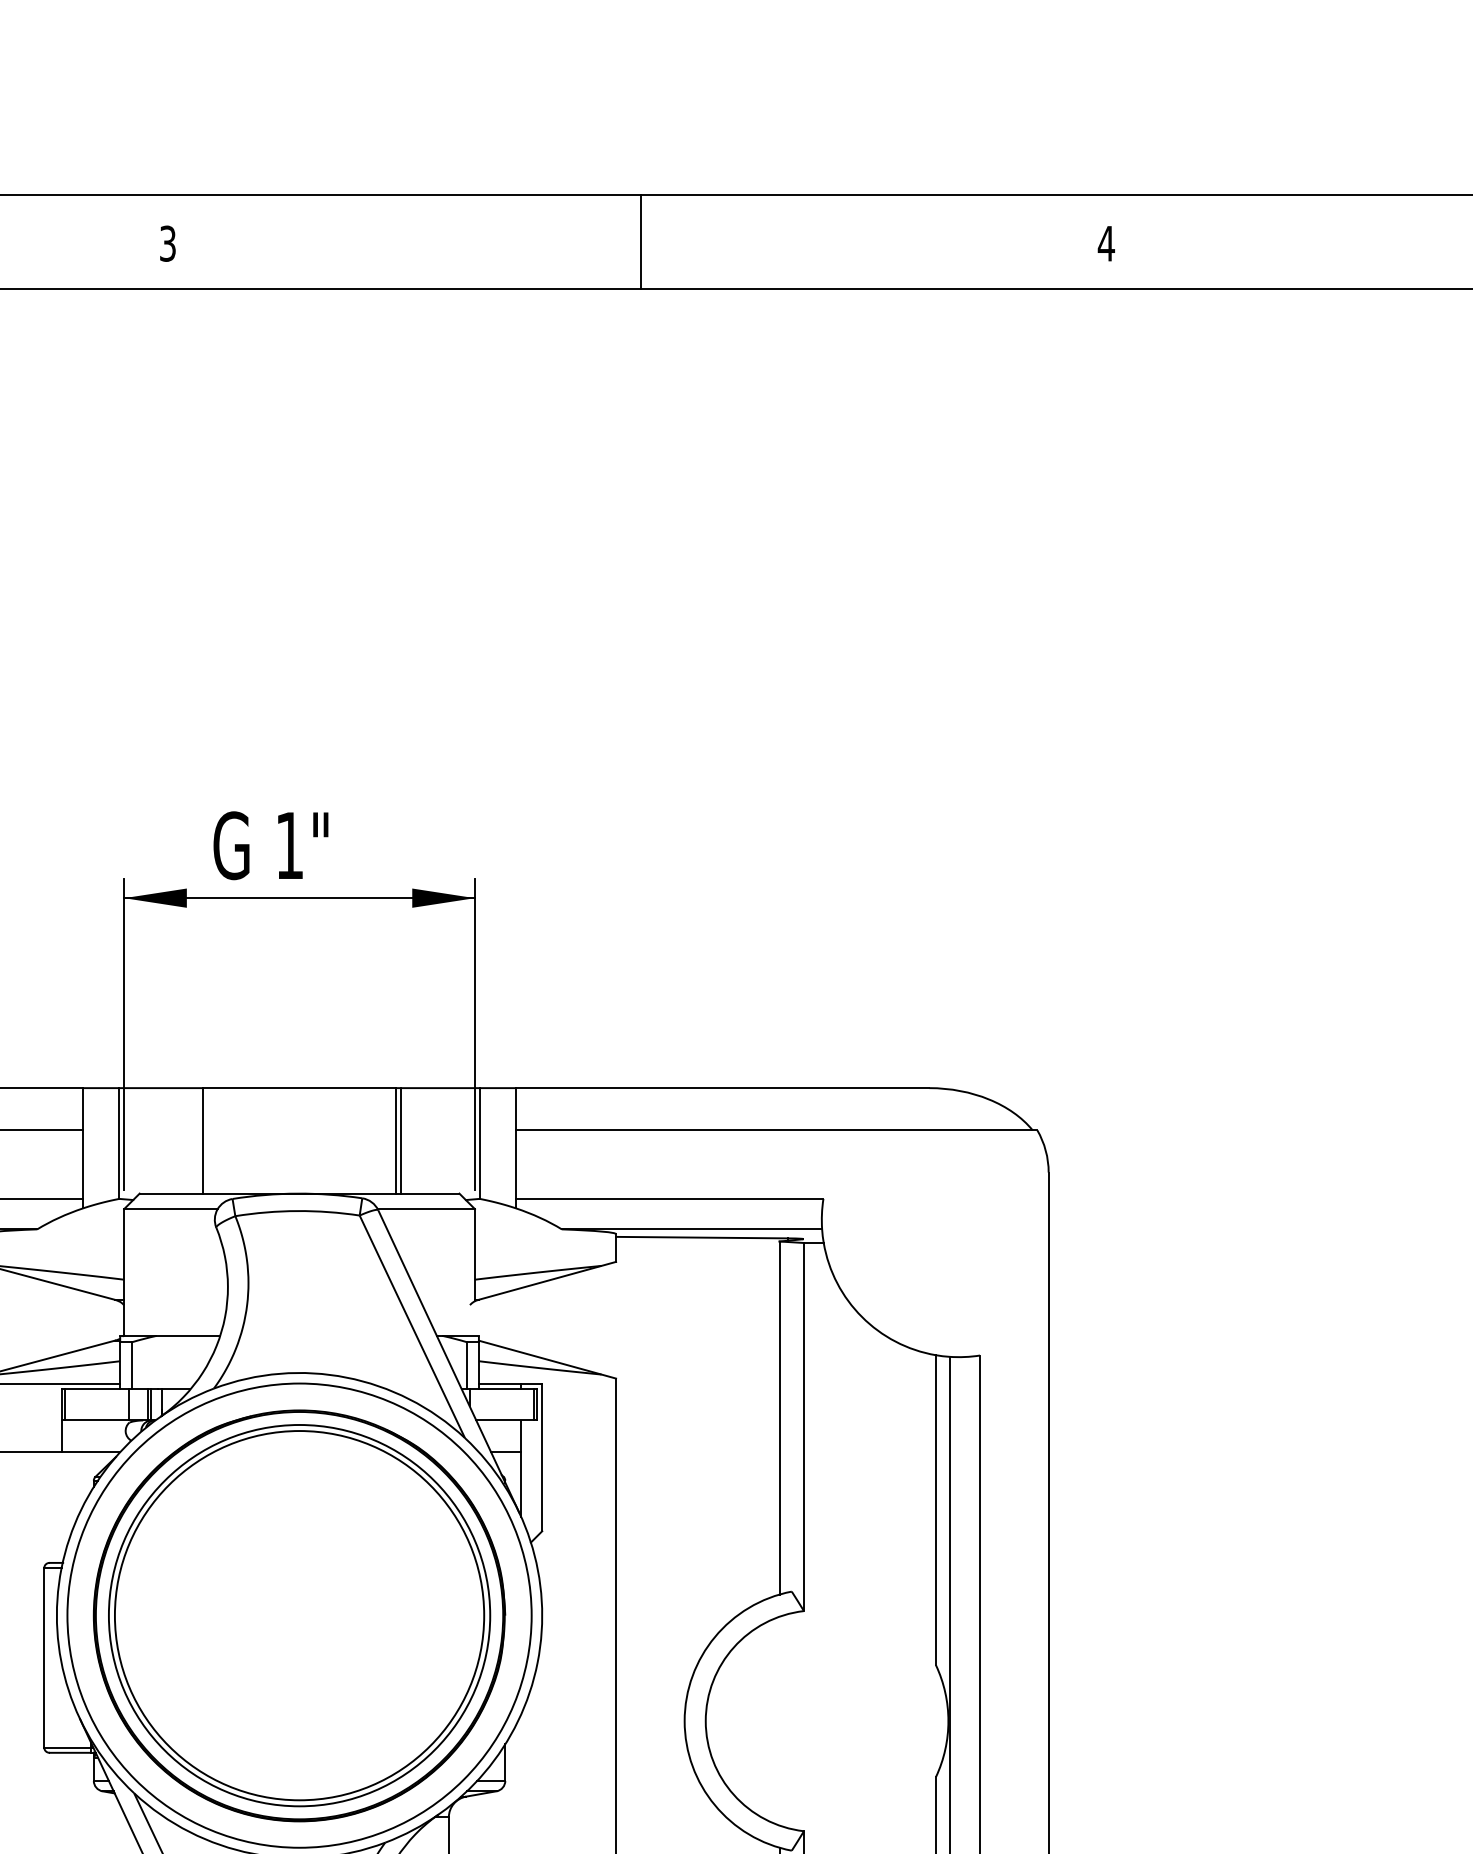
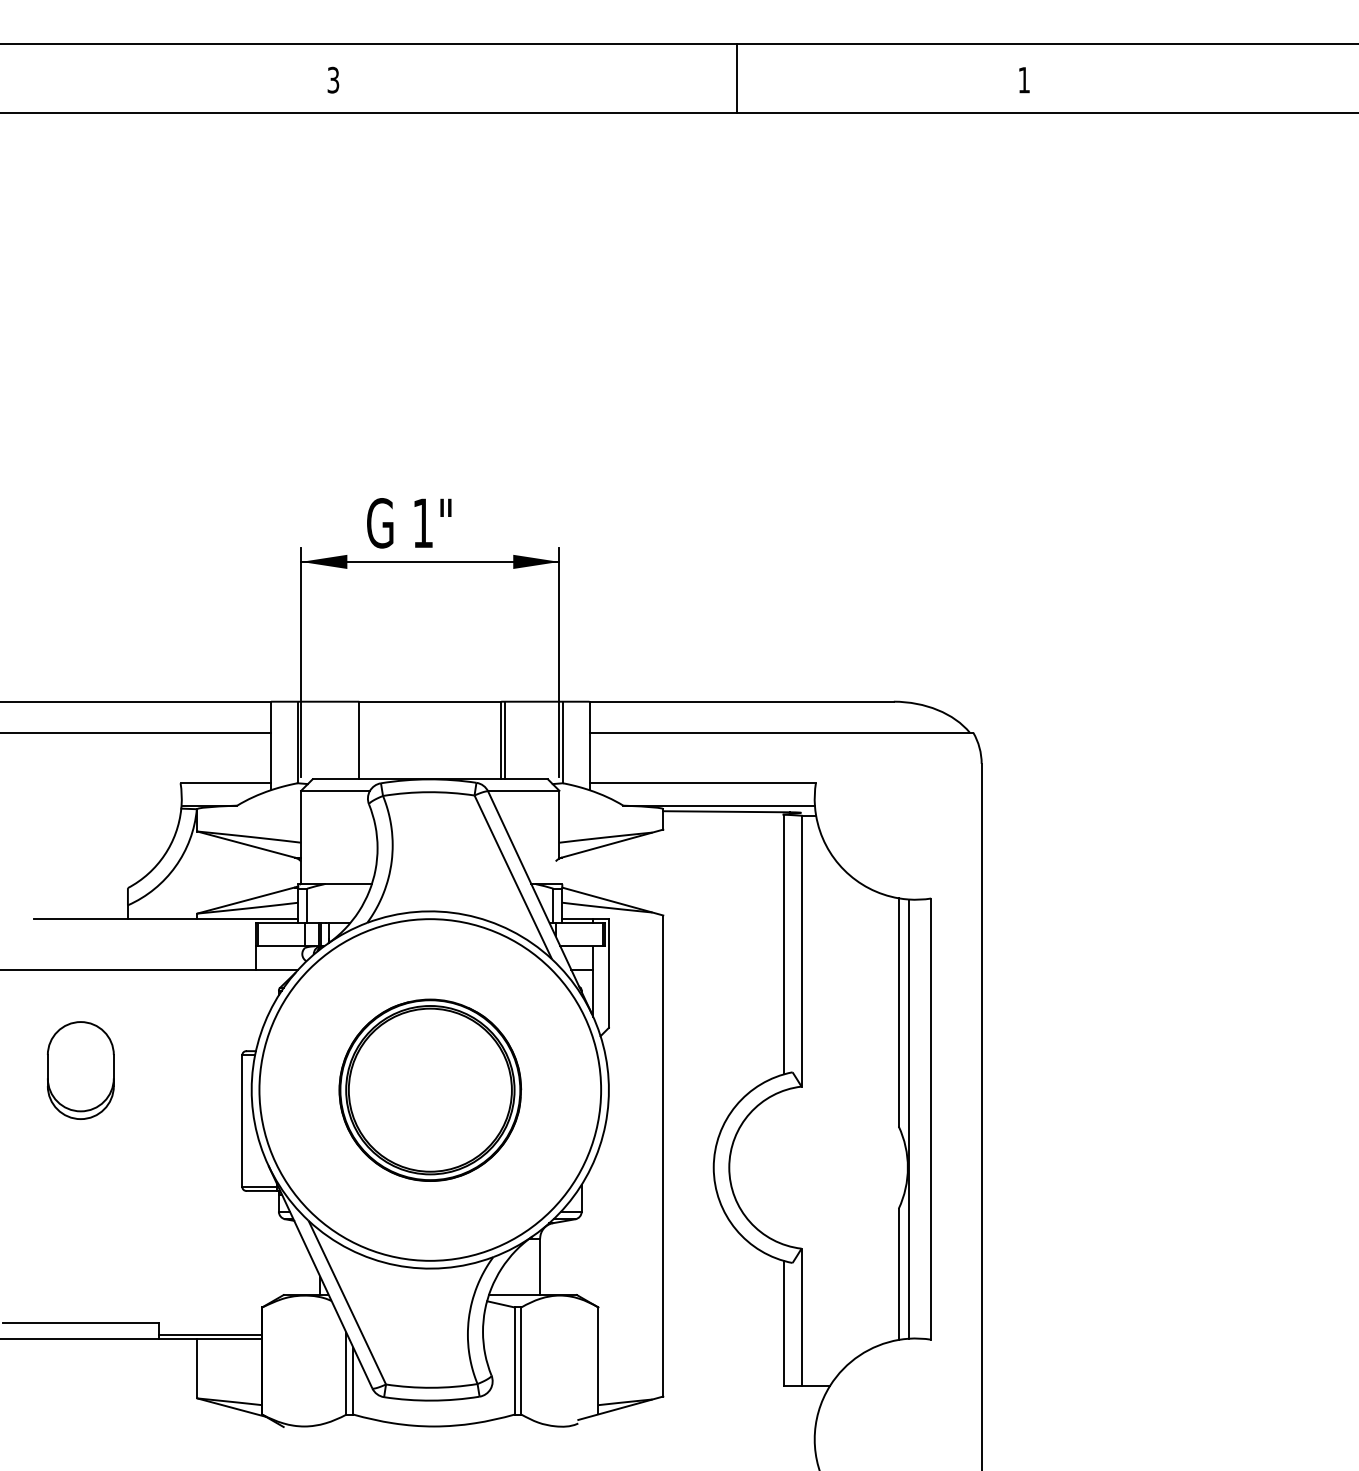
line: (640, 241) -> (736, 78), moved
text: (1105, 244) -> (1023, 80), 4 -> 1
part: (299, 1616) -> (430, 1090), size x0.6

